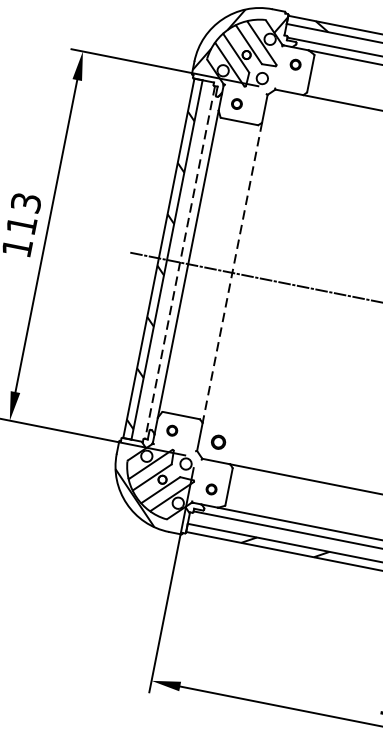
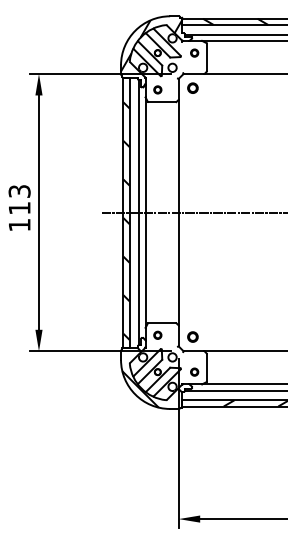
part: (283, 109) -> (192, 87), added
line: (180, 262) -> (139, 212), dashed -> solid
line: (231, 274) -> (178, 213), dashed -> solid

